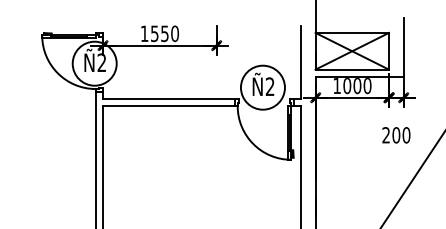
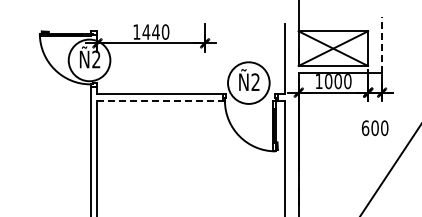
text: (159, 33) -> (150, 31), 1550 -> 1440
line: (404, 47) -> (382, 45), solid -> dashed
line: (168, 106) -> (159, 100), solid -> dashed
text: (386, 135) -> (365, 128), 200 -> 600

